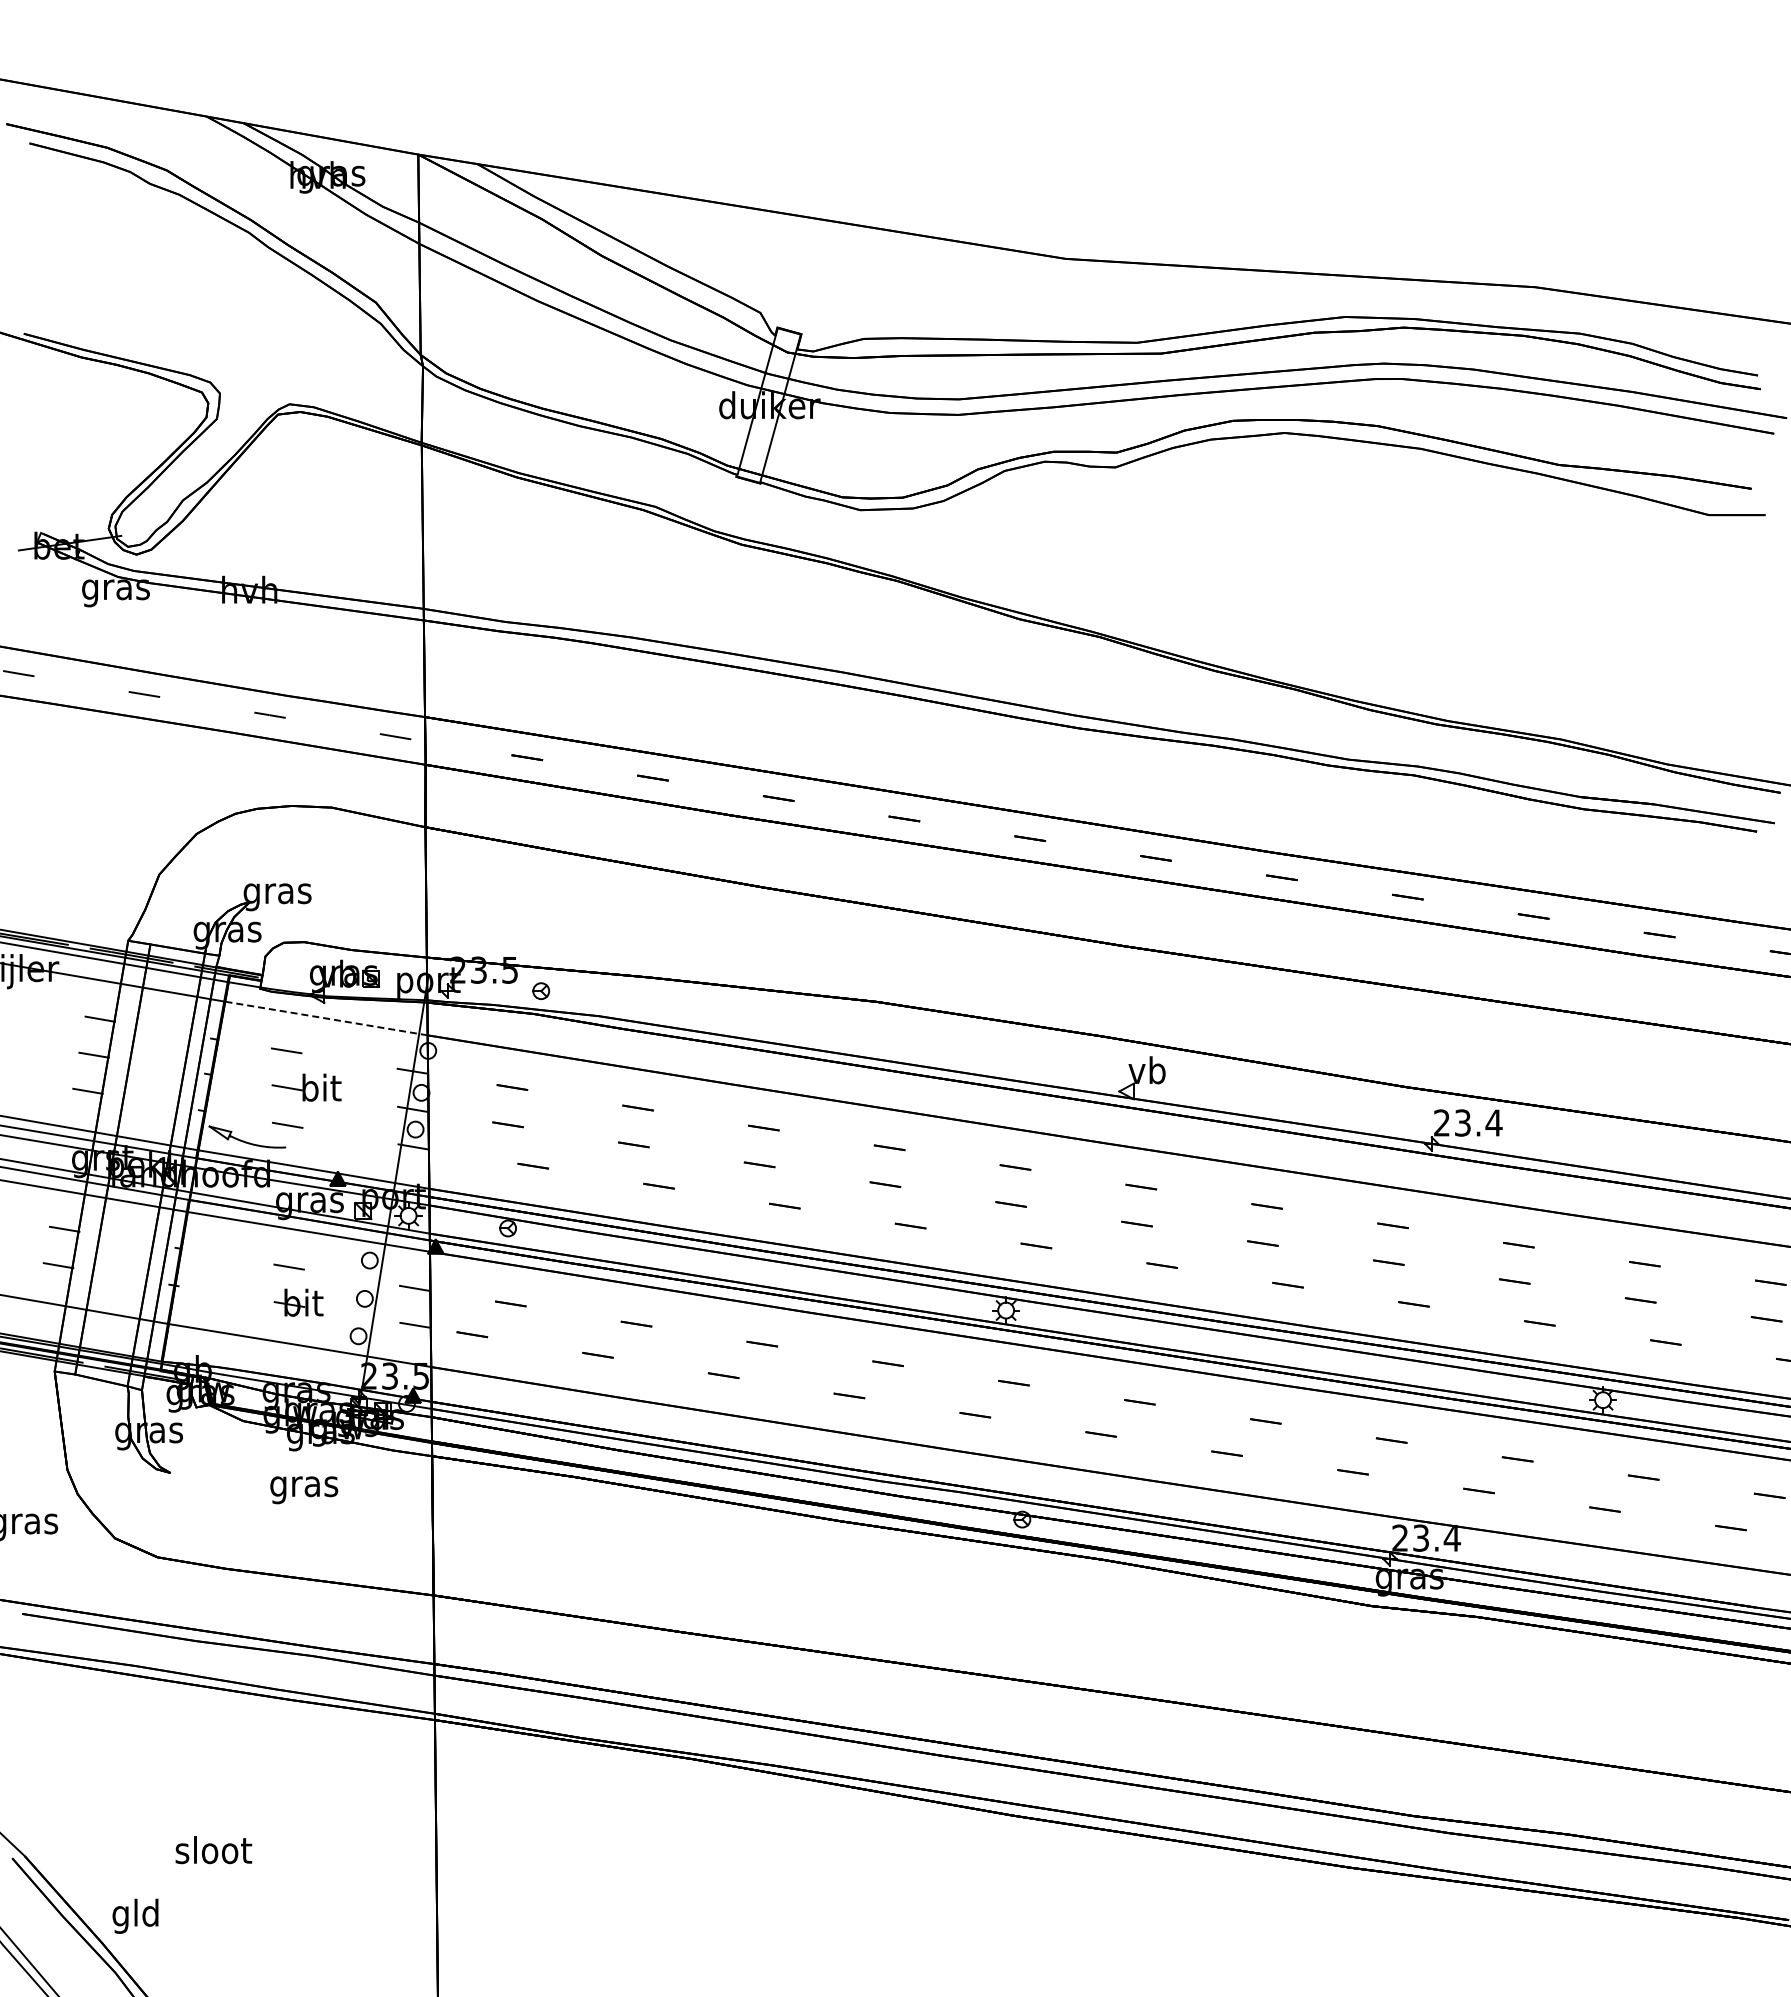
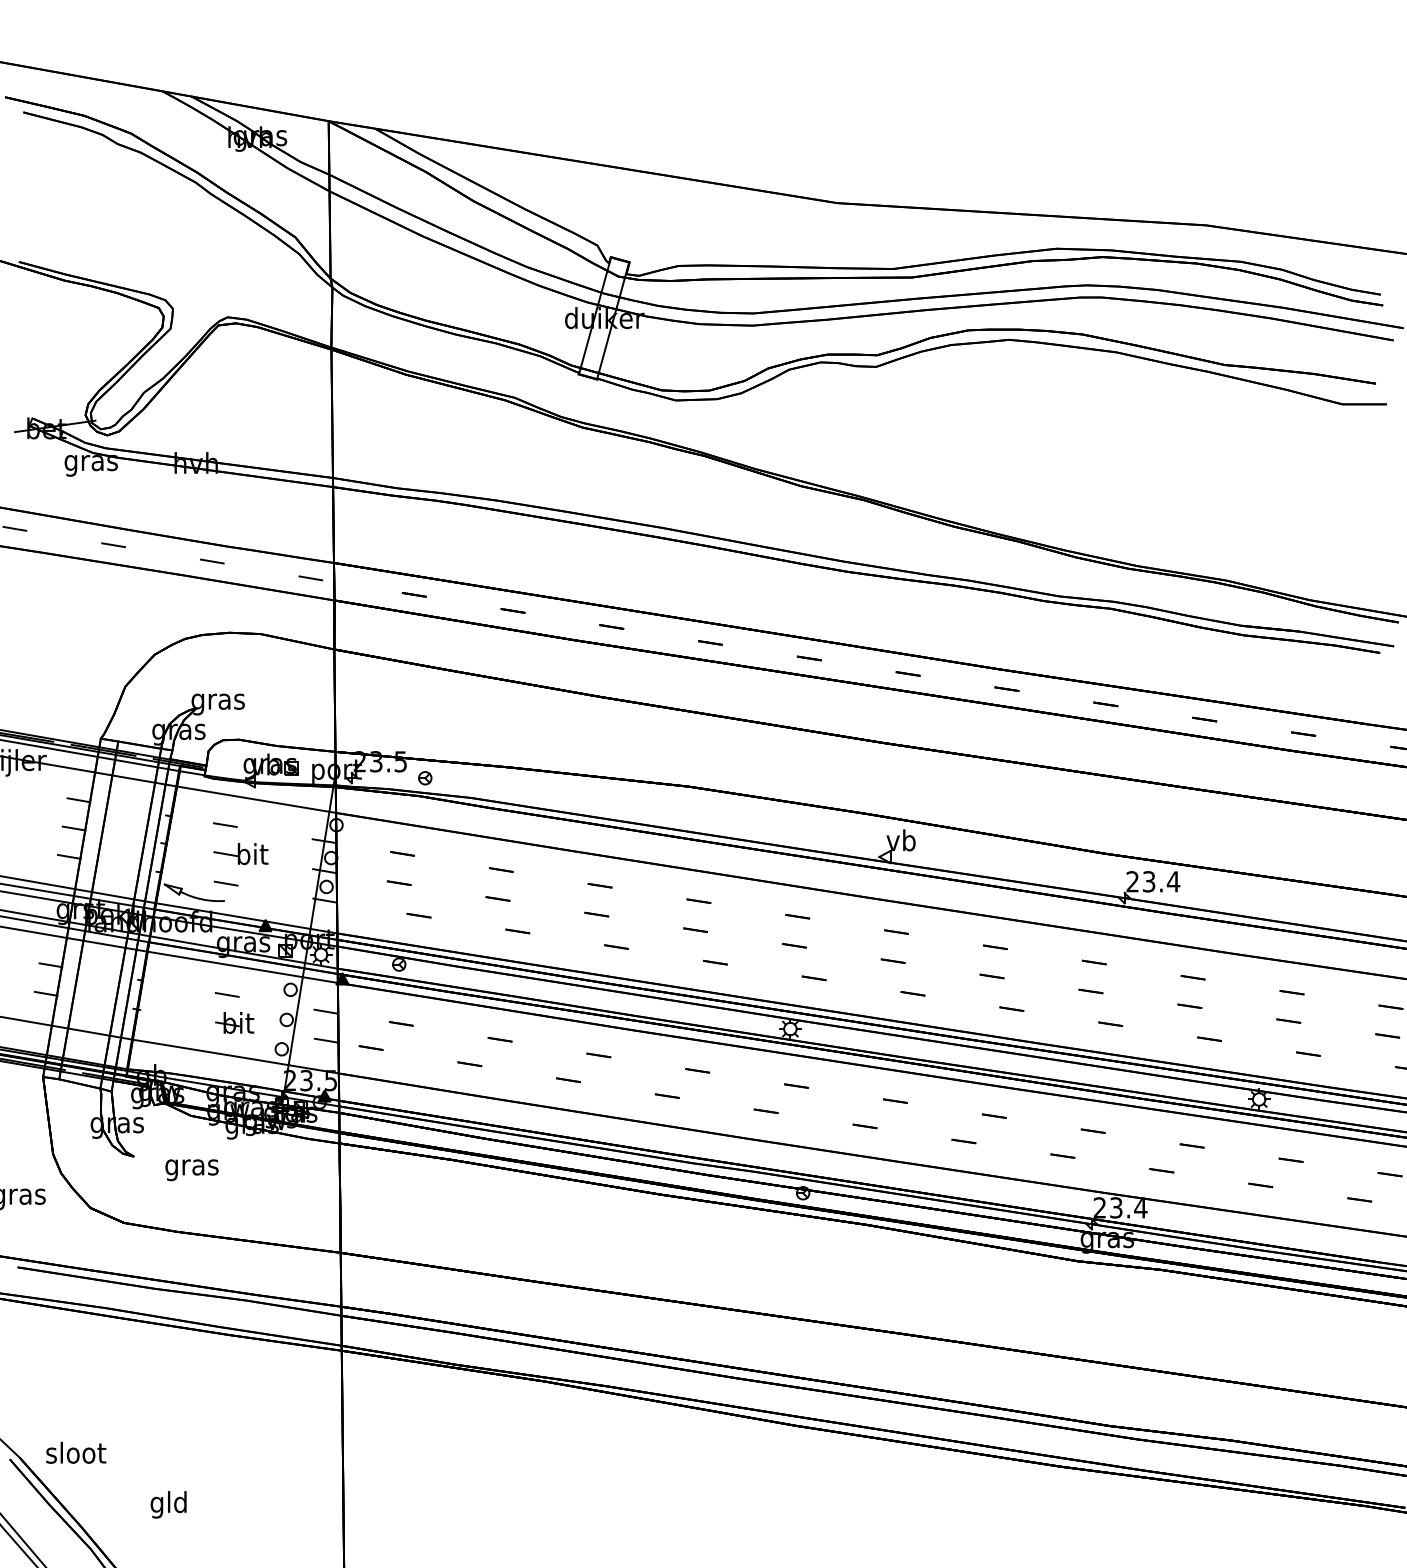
line: (326, 1018) -> (256, 799), dashed -> solid
text: (304, 1490) -> (192, 1170), moved
text: (213, 1850) -> (75, 1453), moved
text: (135, 1915) -> (168, 1504), moved

